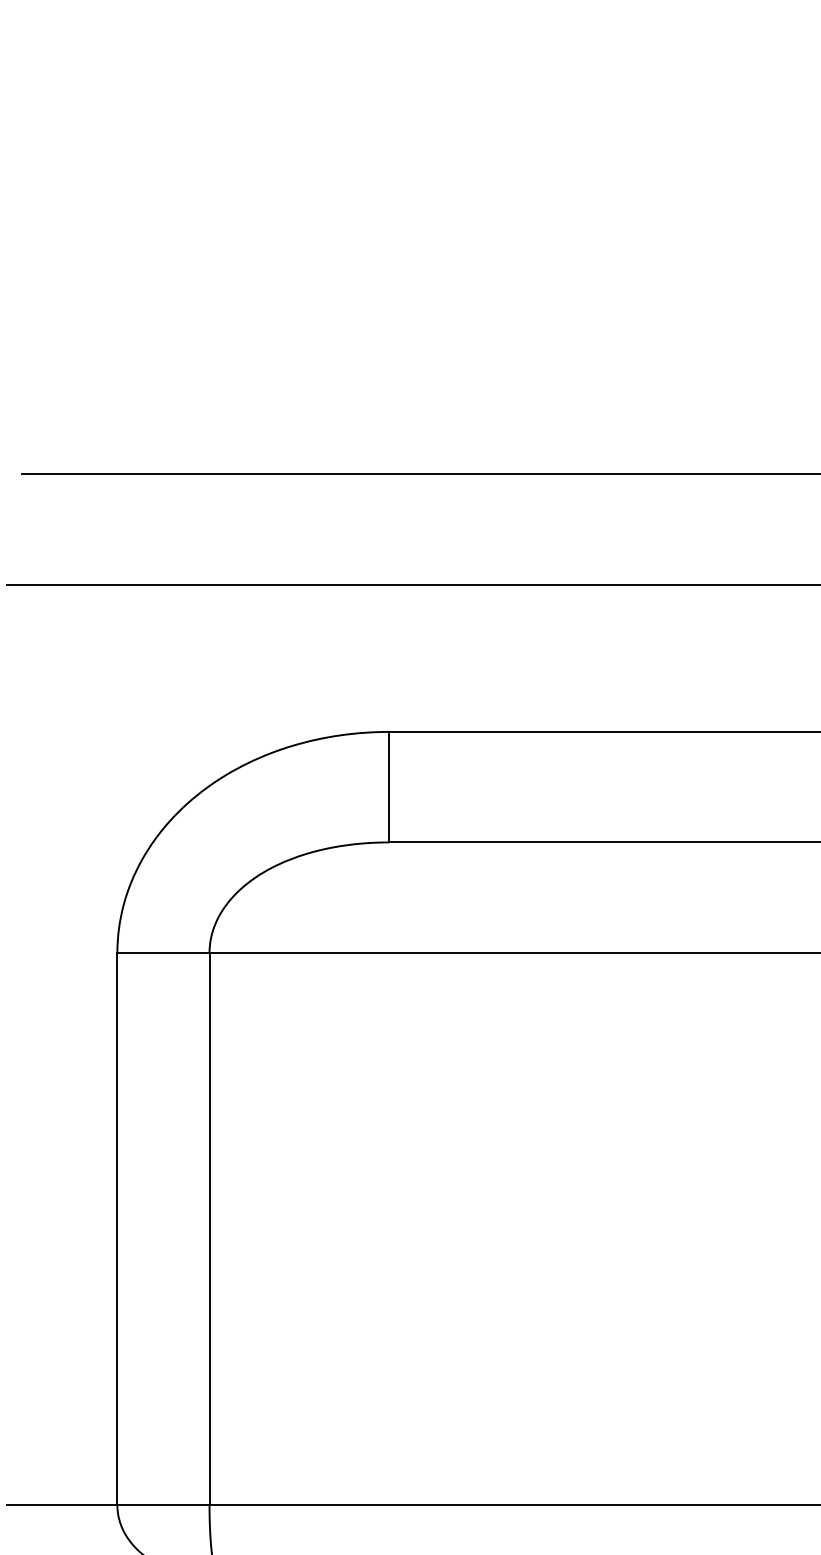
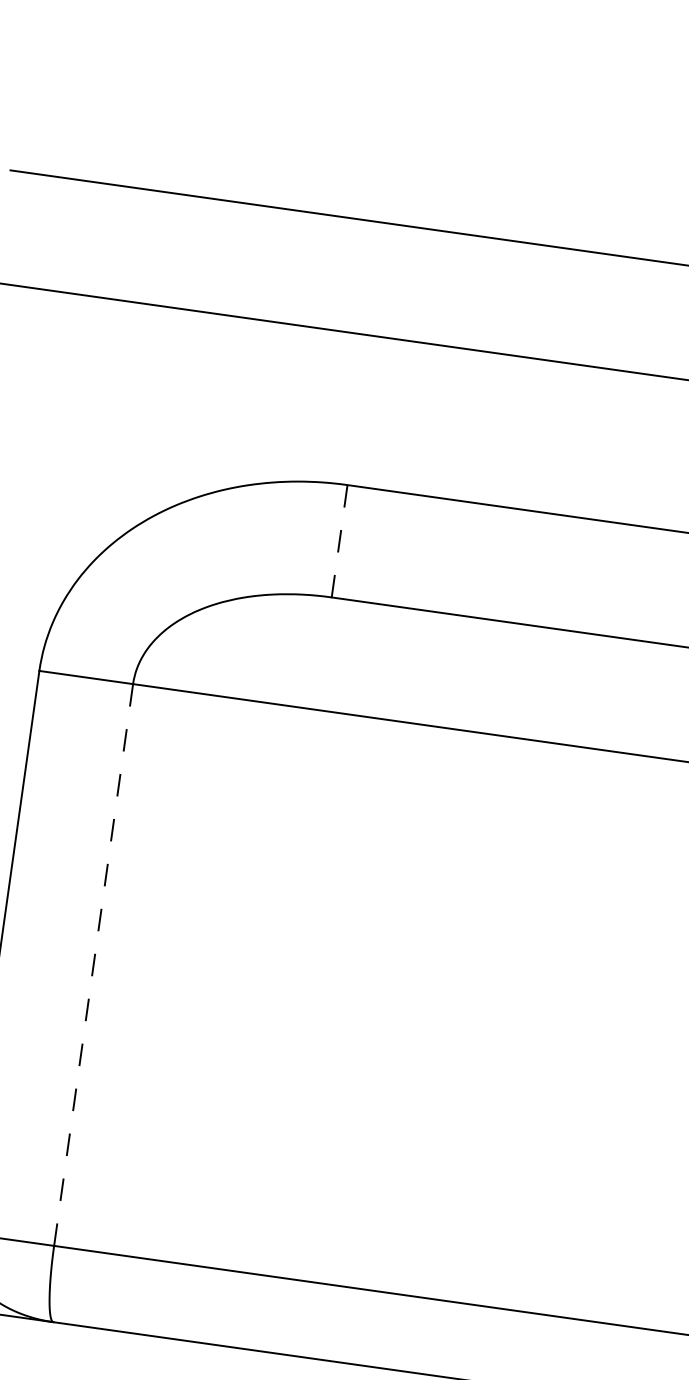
line: (389, 786) -> (339, 540), solid -> dashed
line: (209, 1229) -> (93, 965), solid -> dashed

